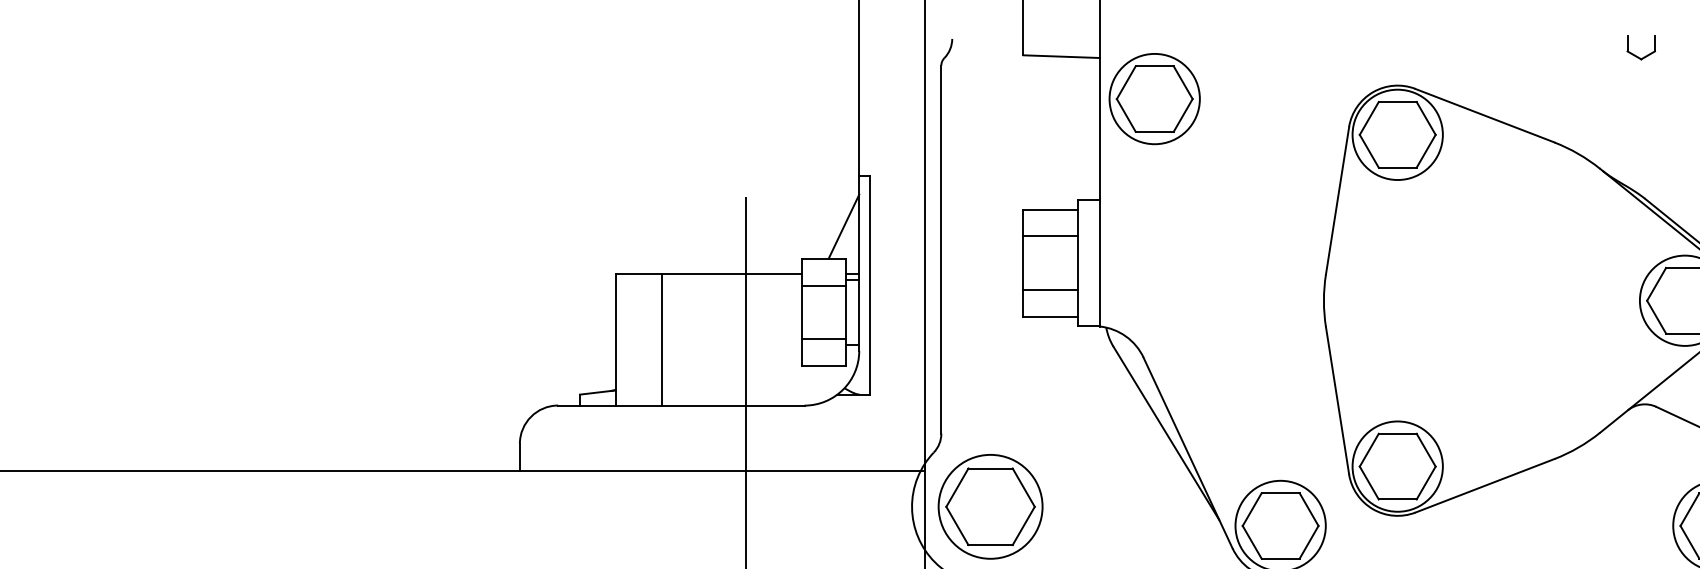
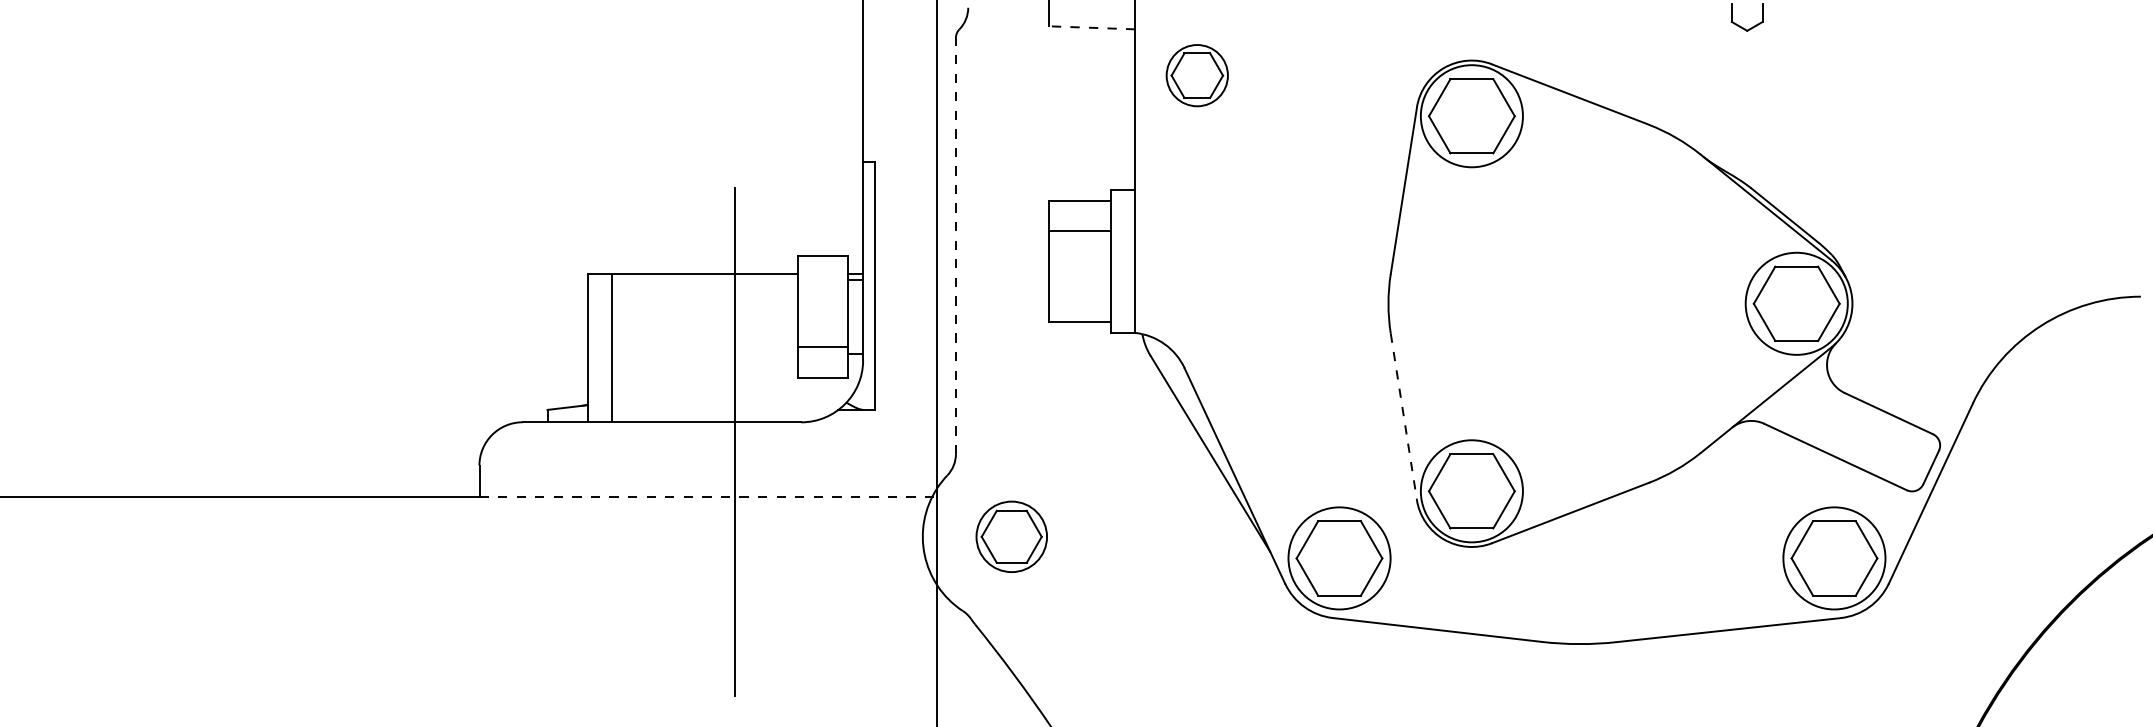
line: (1061, 56) -> (1091, 27), solid -> dashed
part: (1155, 98) -> (1197, 75), size x0.6
line: (843, 226) -> (845, 219), removed
line: (940, 250) -> (955, 246), solid -> dashed
line: (823, 285) -> (822, 286), removed
line: (1050, 289) -> (1079, 291), removed
line: (662, 339) -> (612, 347), moved
line: (1337, 401) -> (1403, 417), solid -> dashed
line: (722, 471) -> (708, 496), solid -> dashed
part: (990, 506) -> (1011, 536), size x0.6

